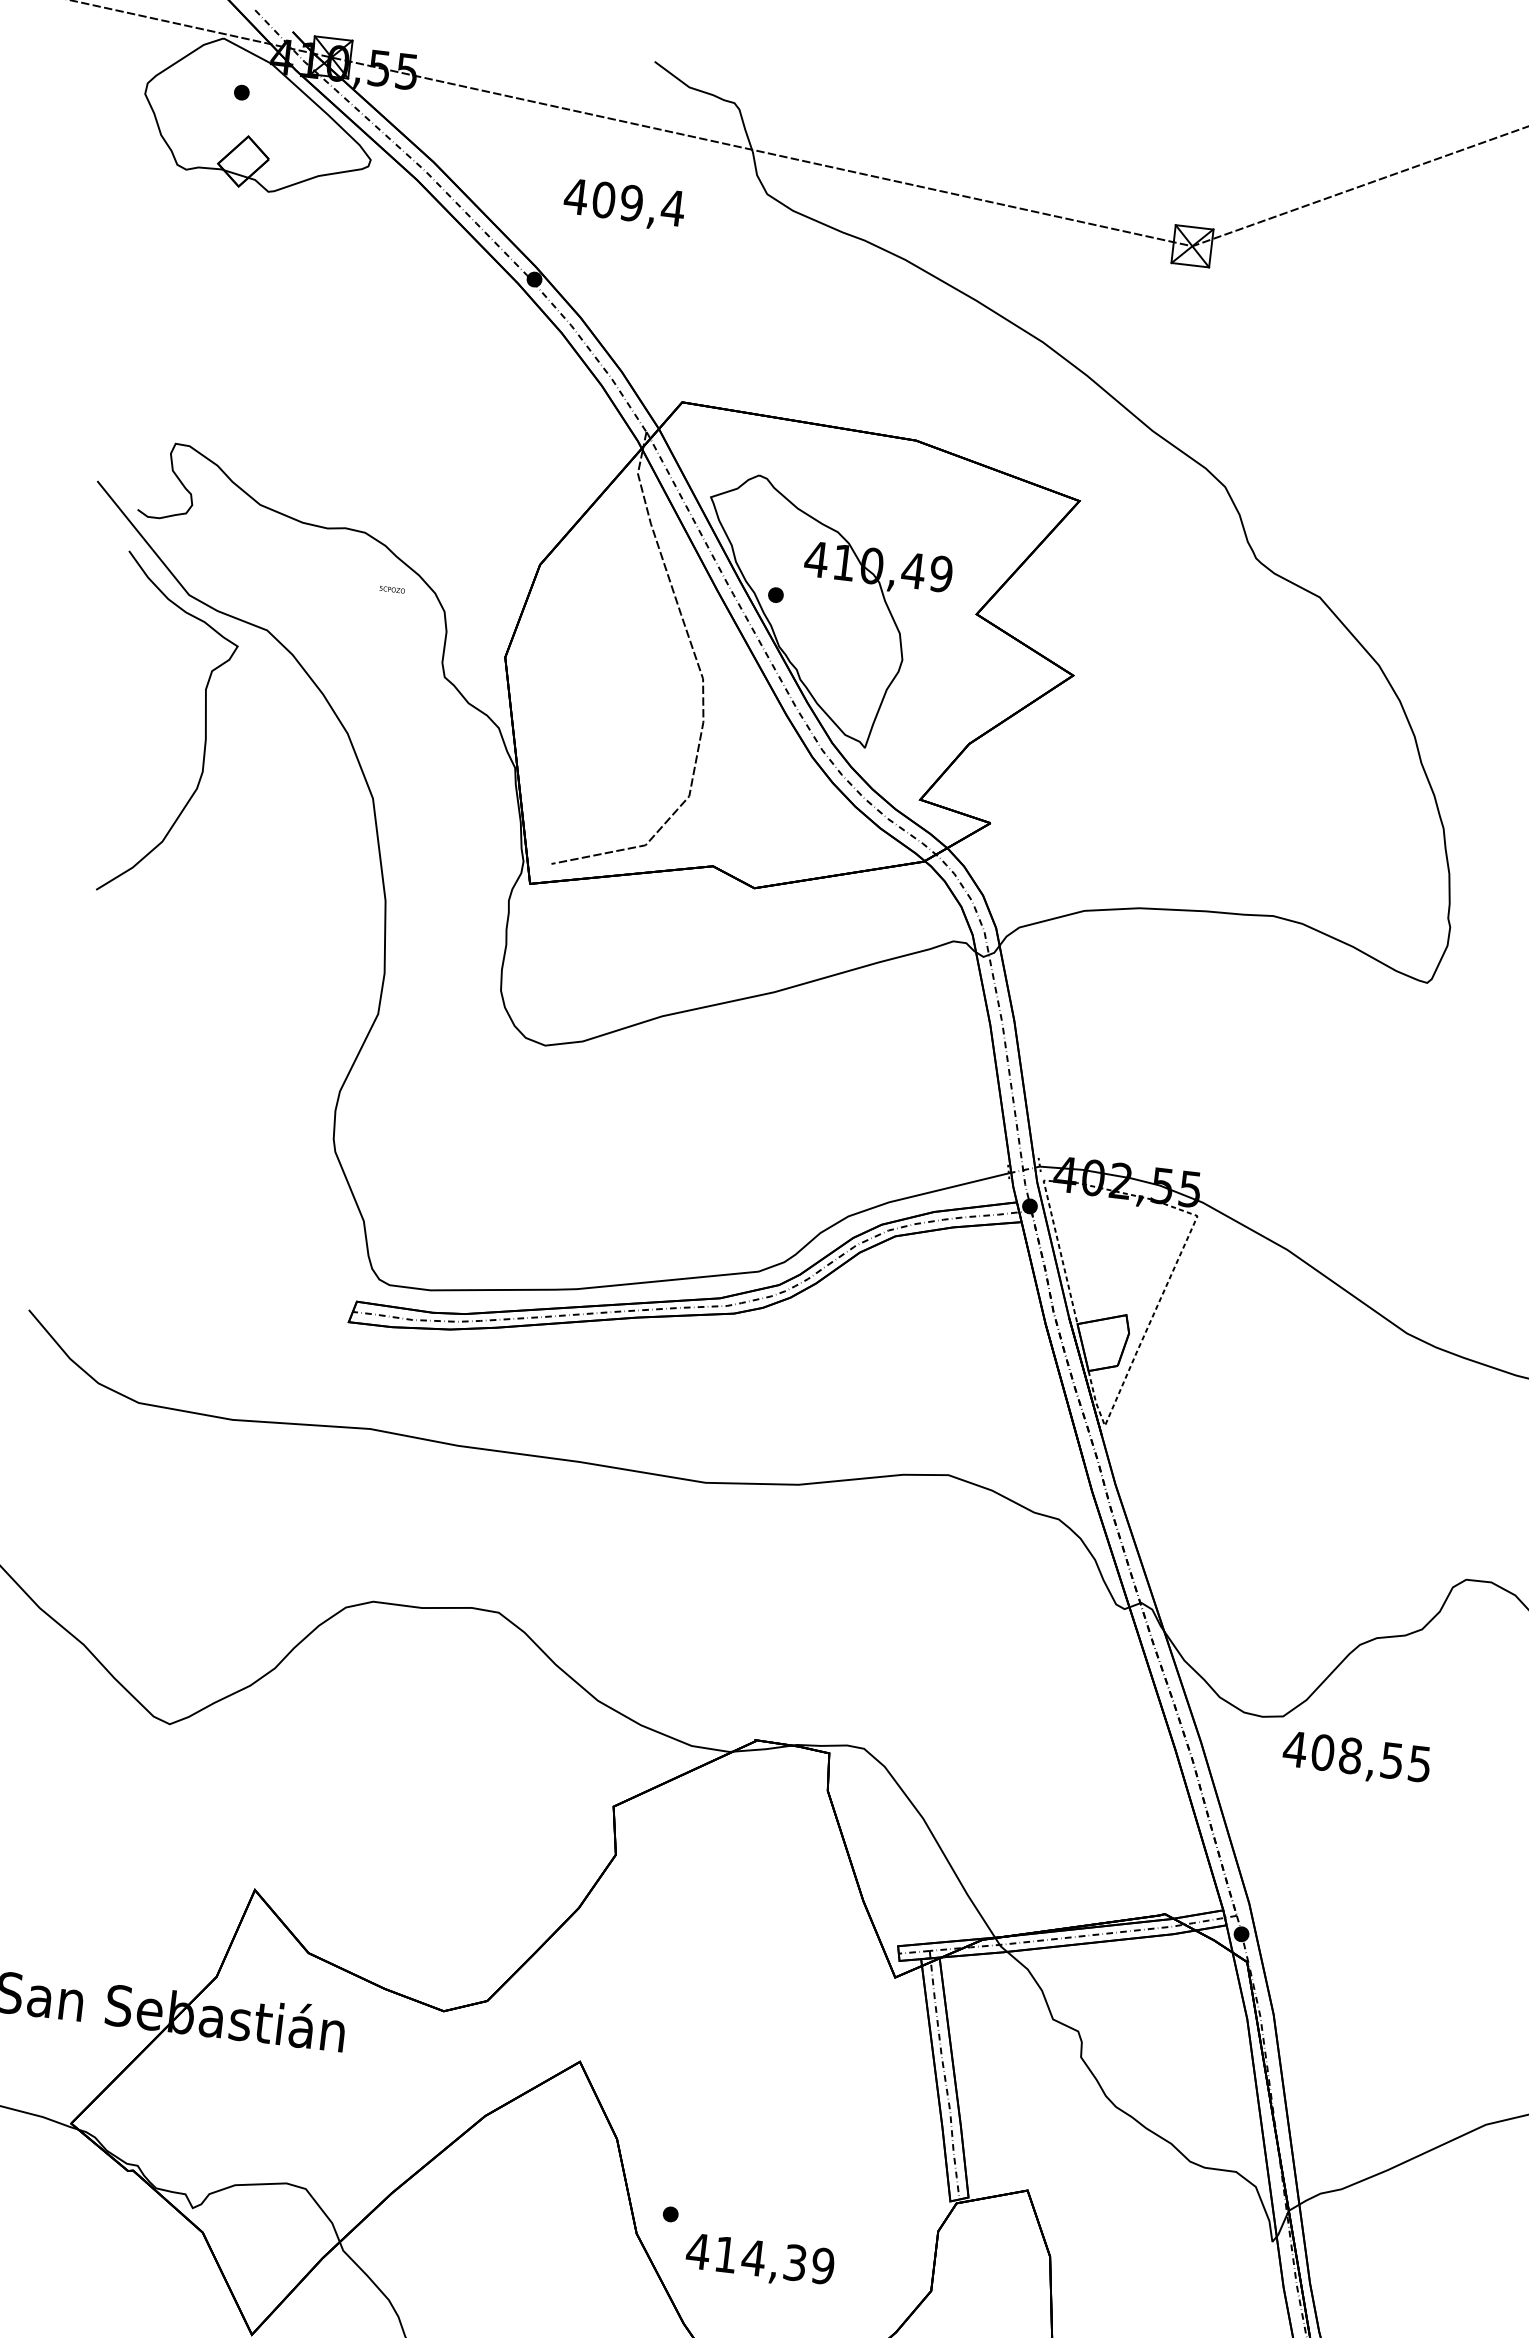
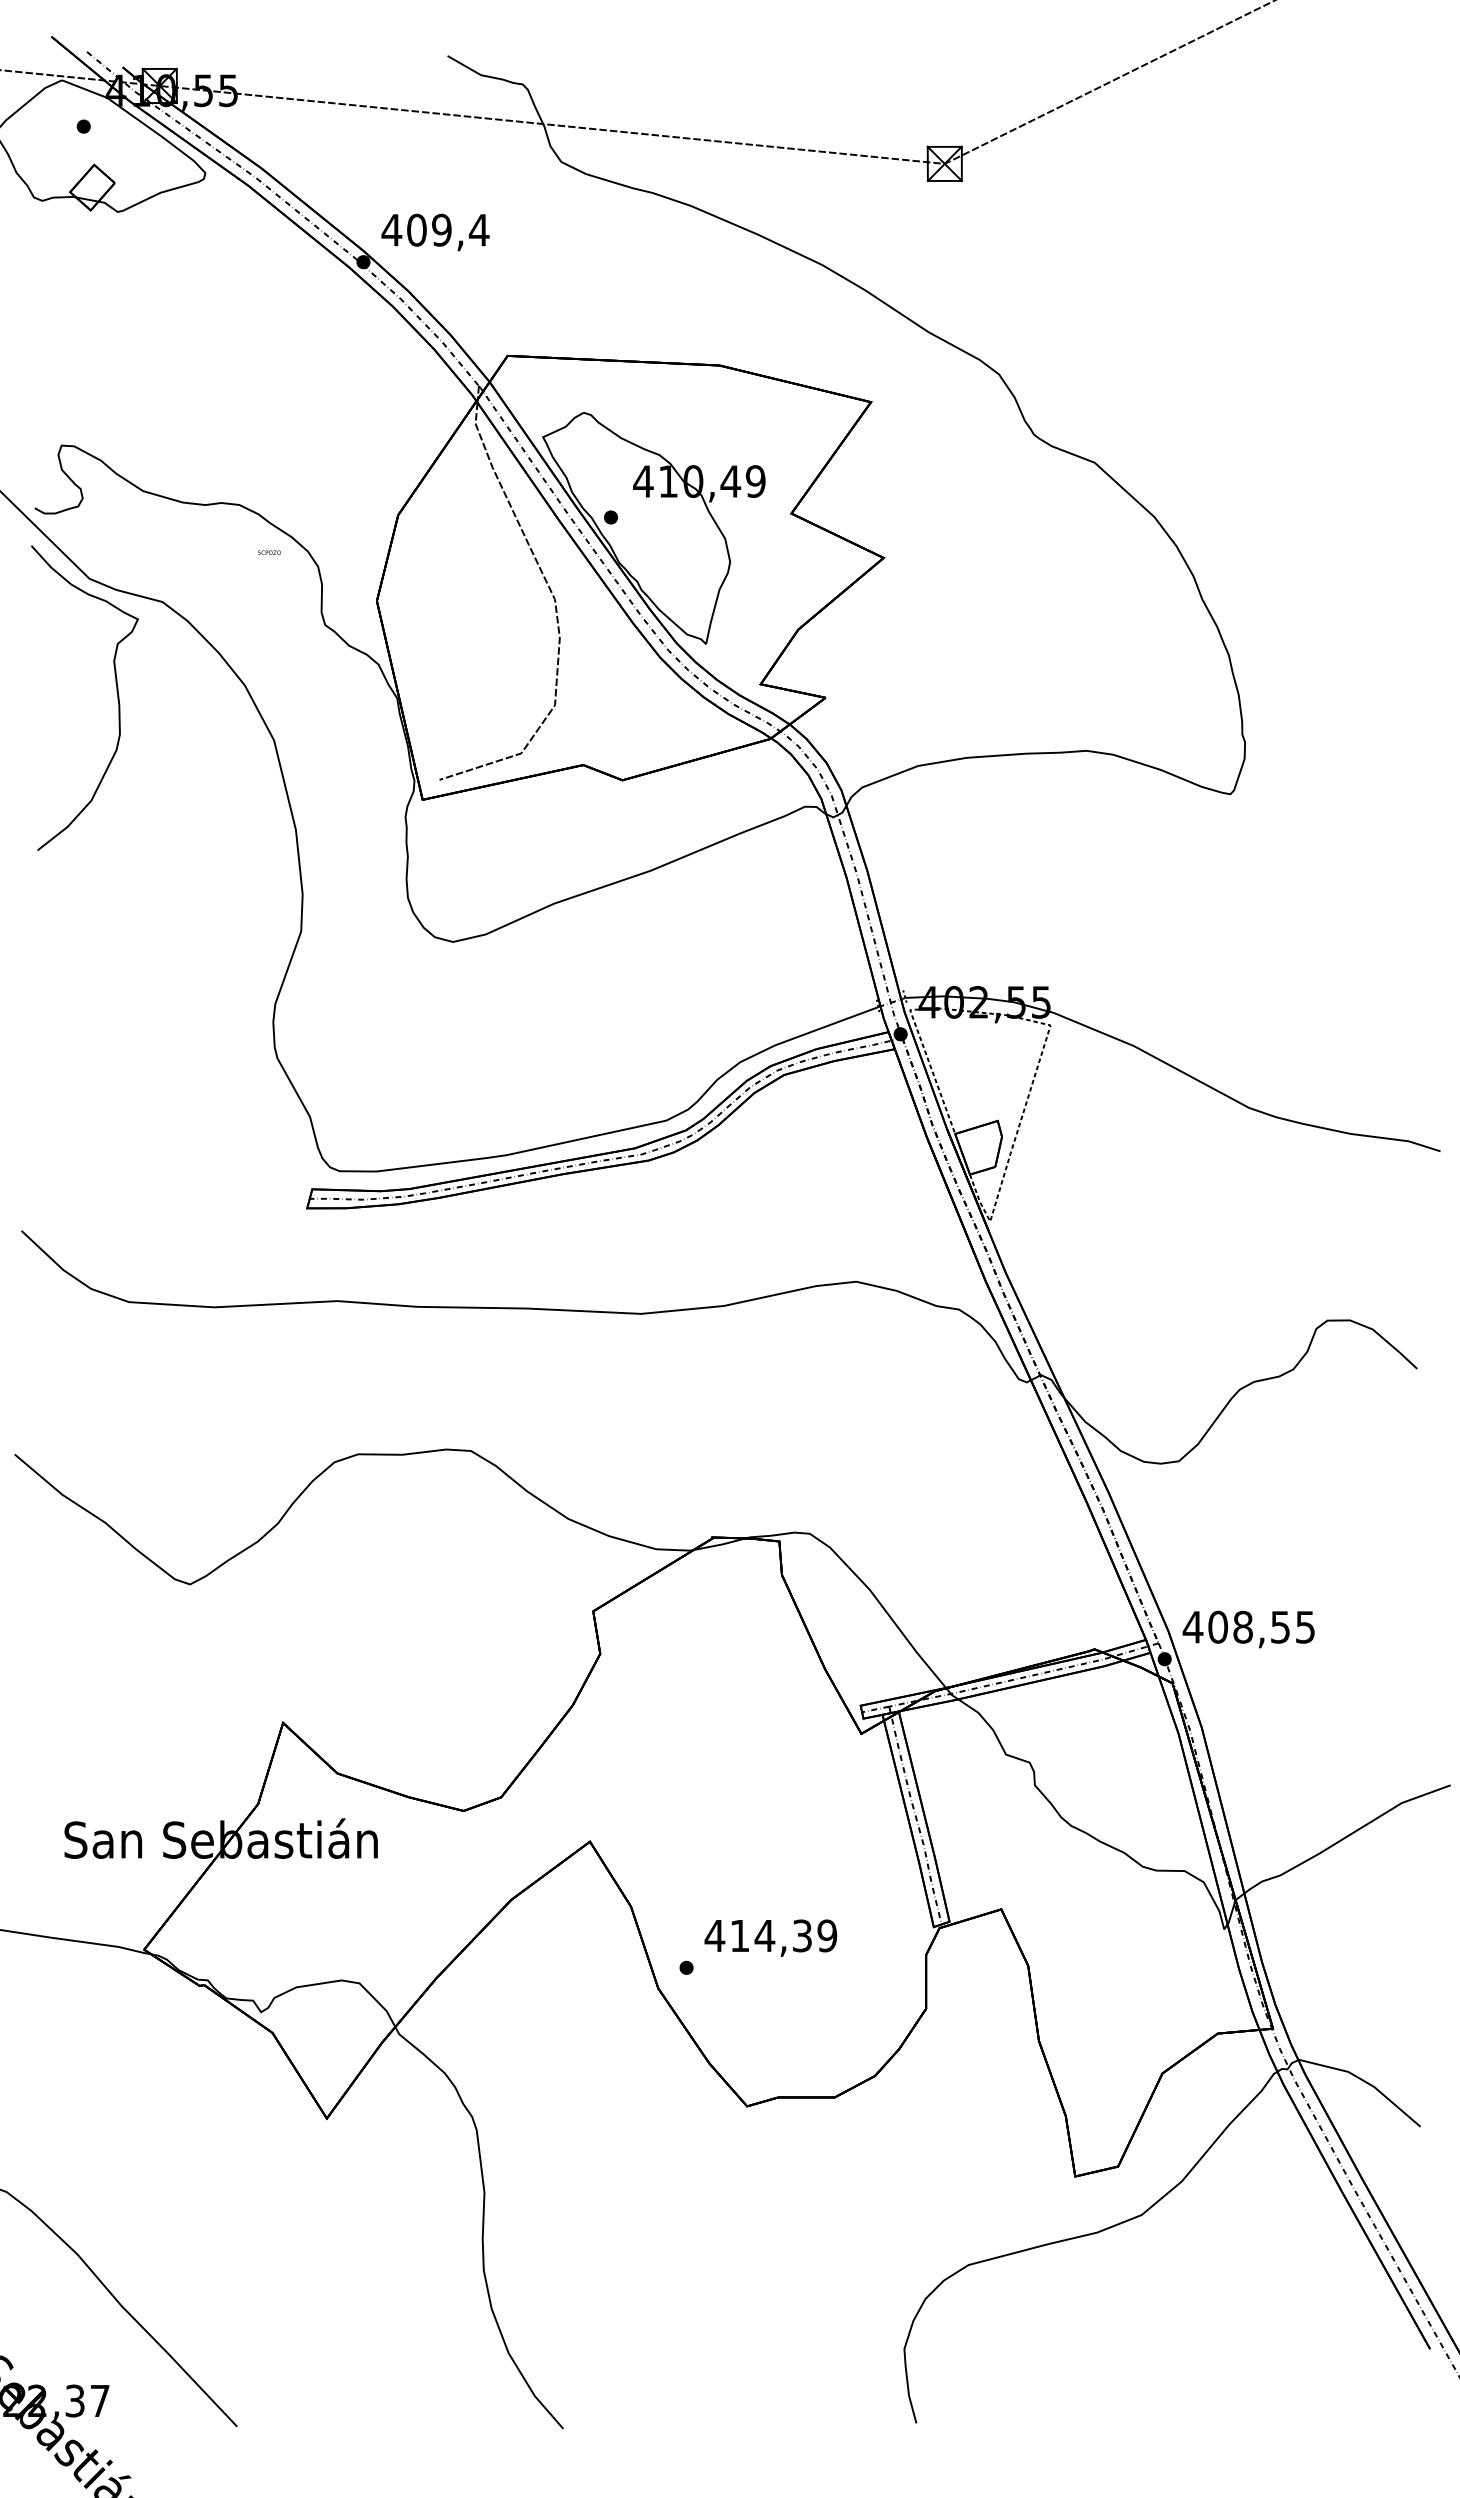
text: (624, 204) -> (435, 232), moved
text: (1356, 1759) -> (1248, 1629), moved
text: (759, 2260) -> (770, 1937), moved

